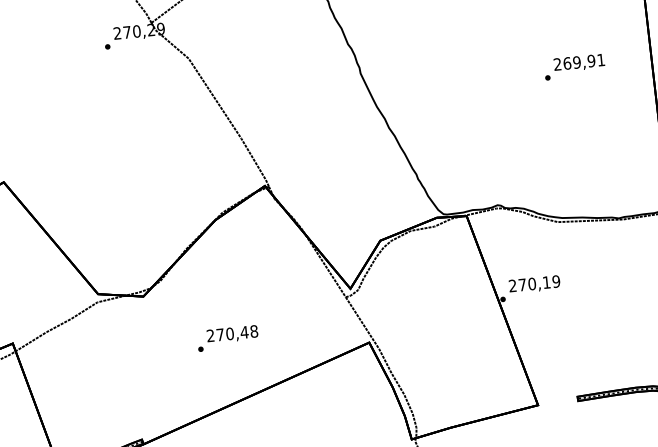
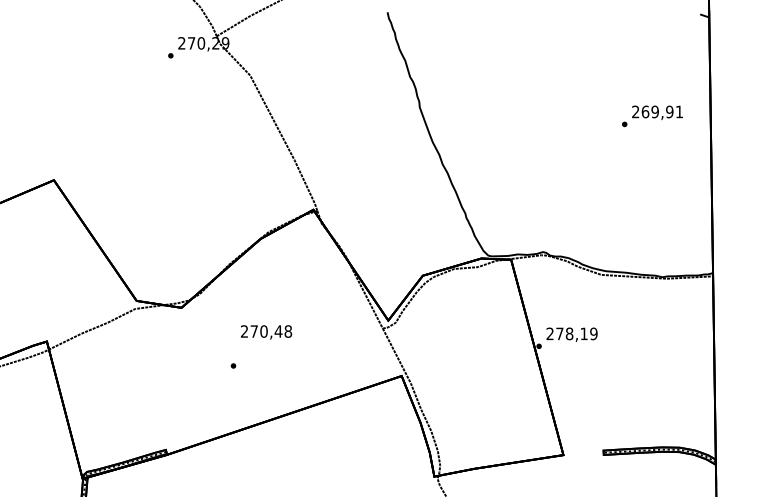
text: (574, 67) -> (652, 116), moved
text: (532, 283) -> (569, 333), 270,19 -> 278,19
text: (232, 334) -> (266, 332), moved

